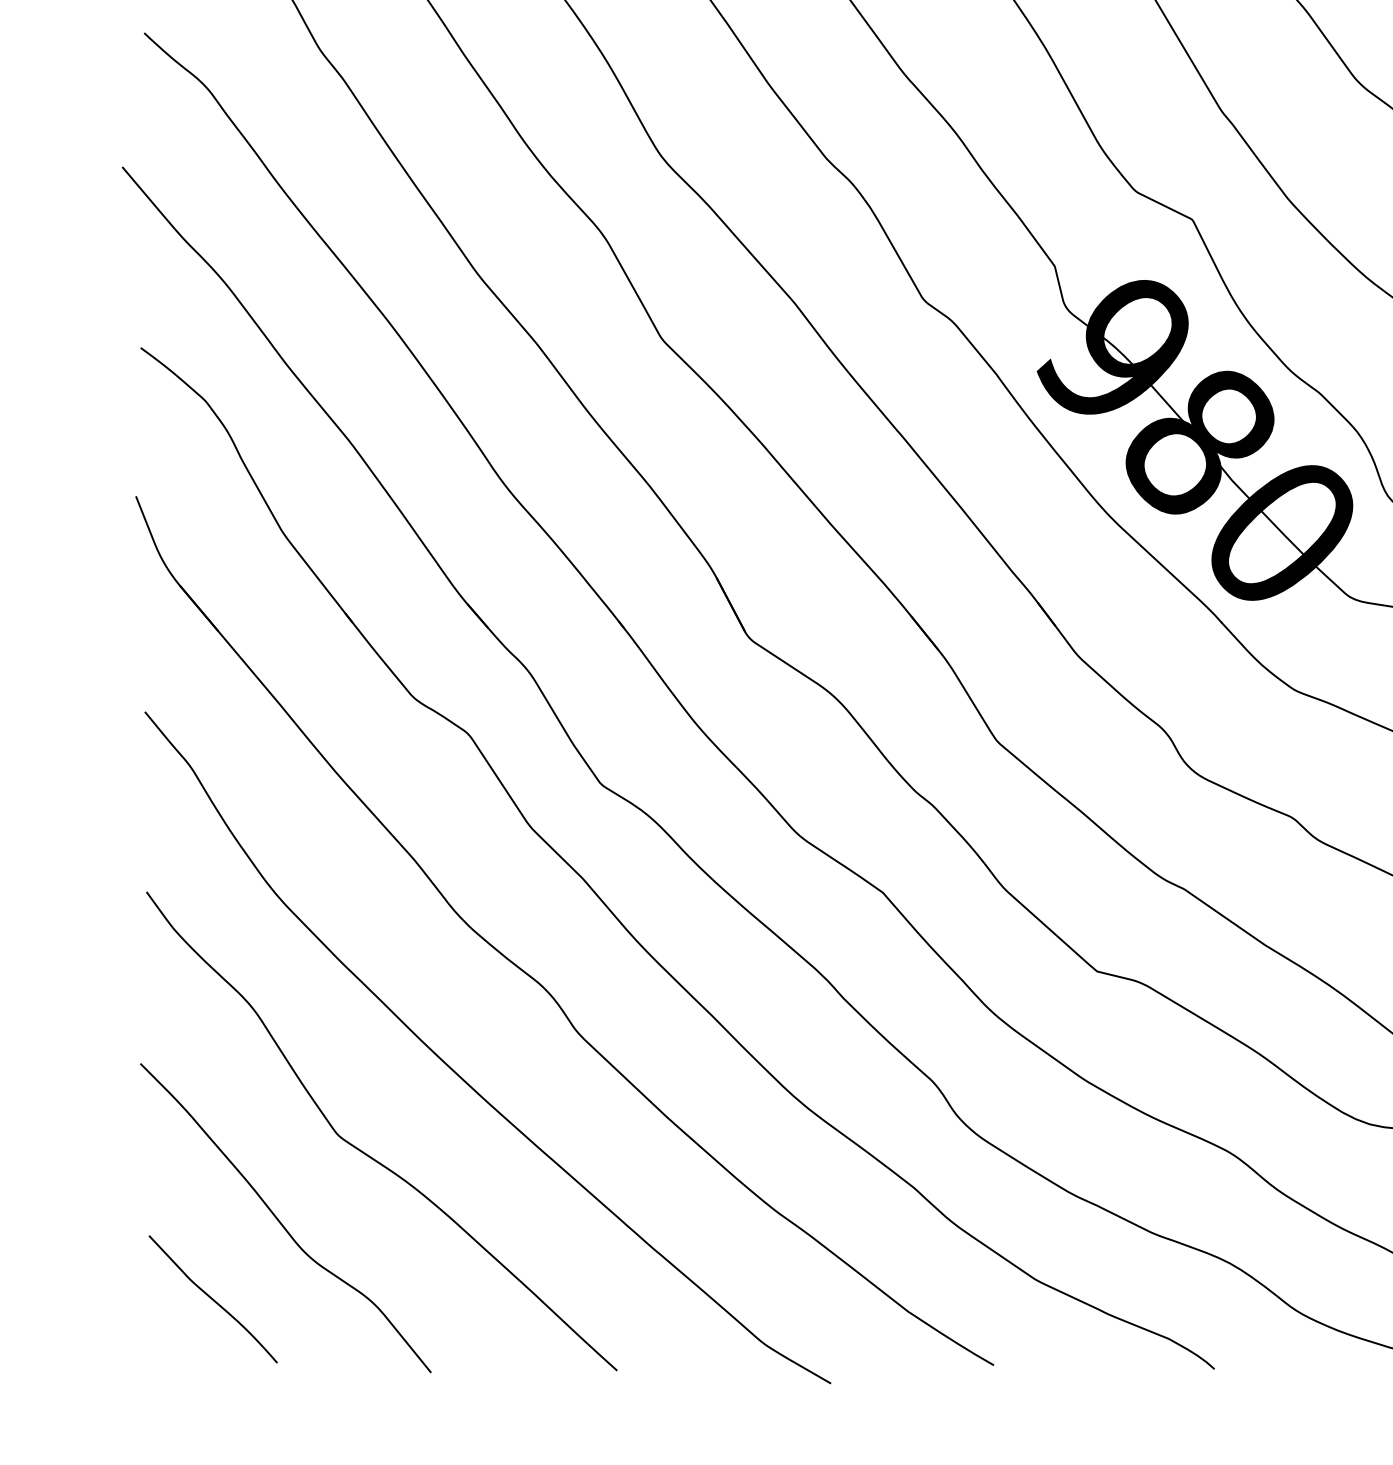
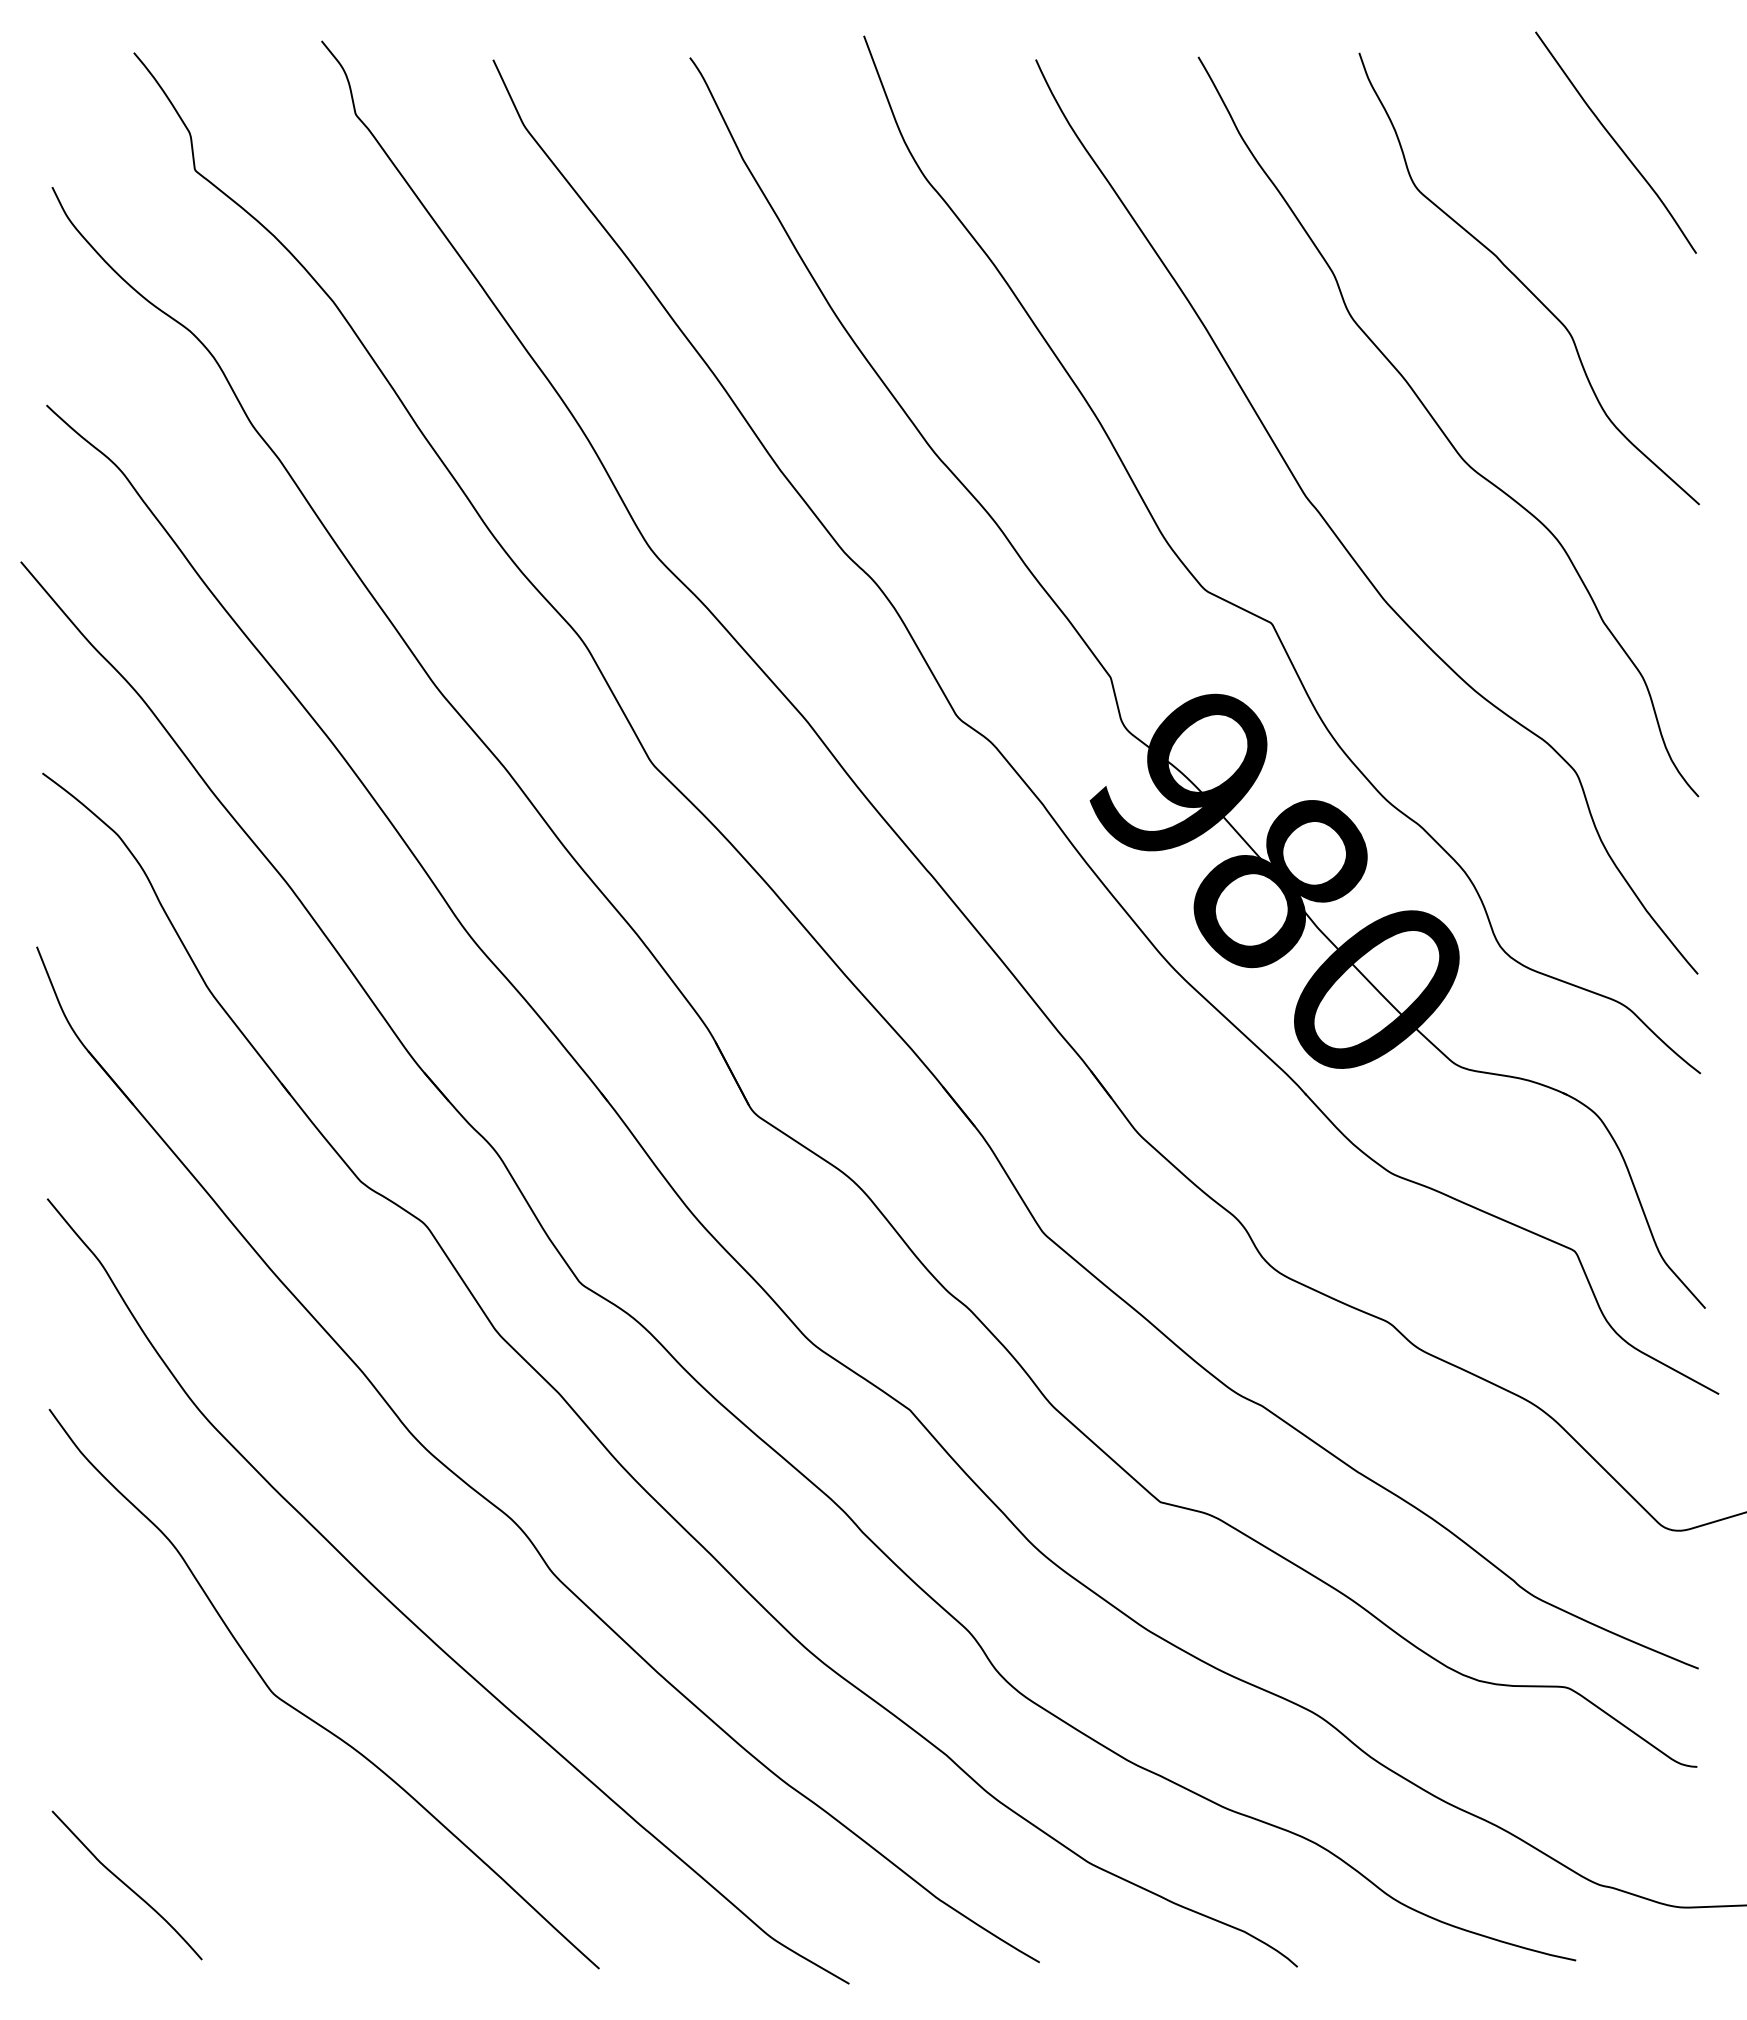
curve: (281, 1222) -> (206, 1795), removed

